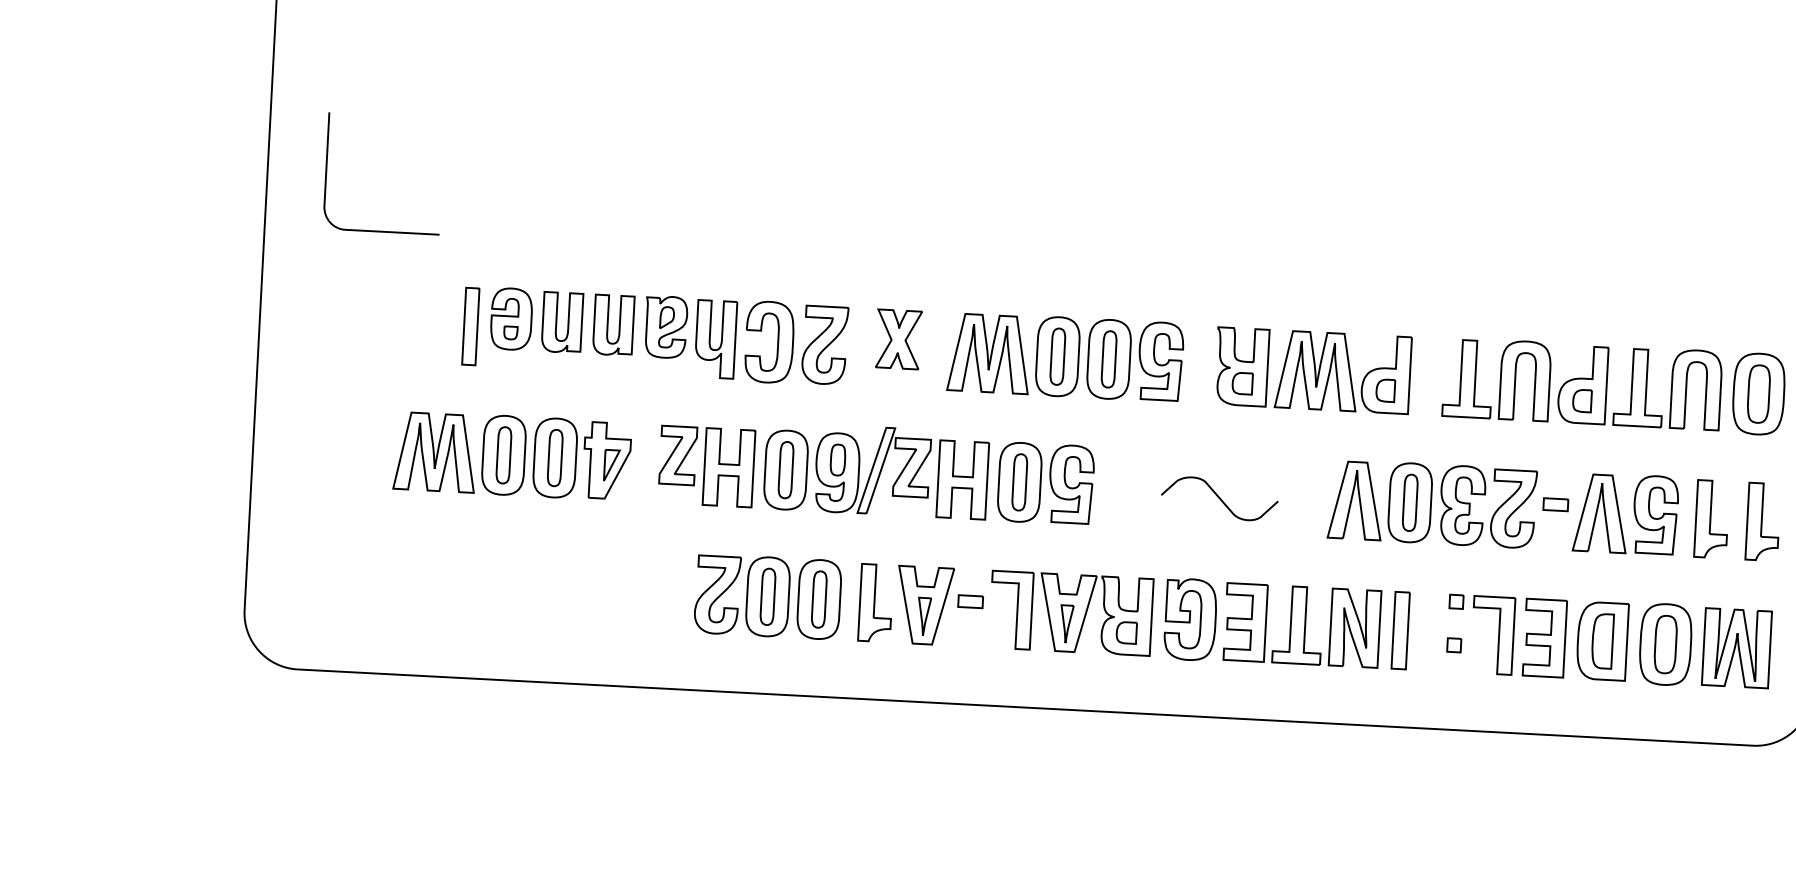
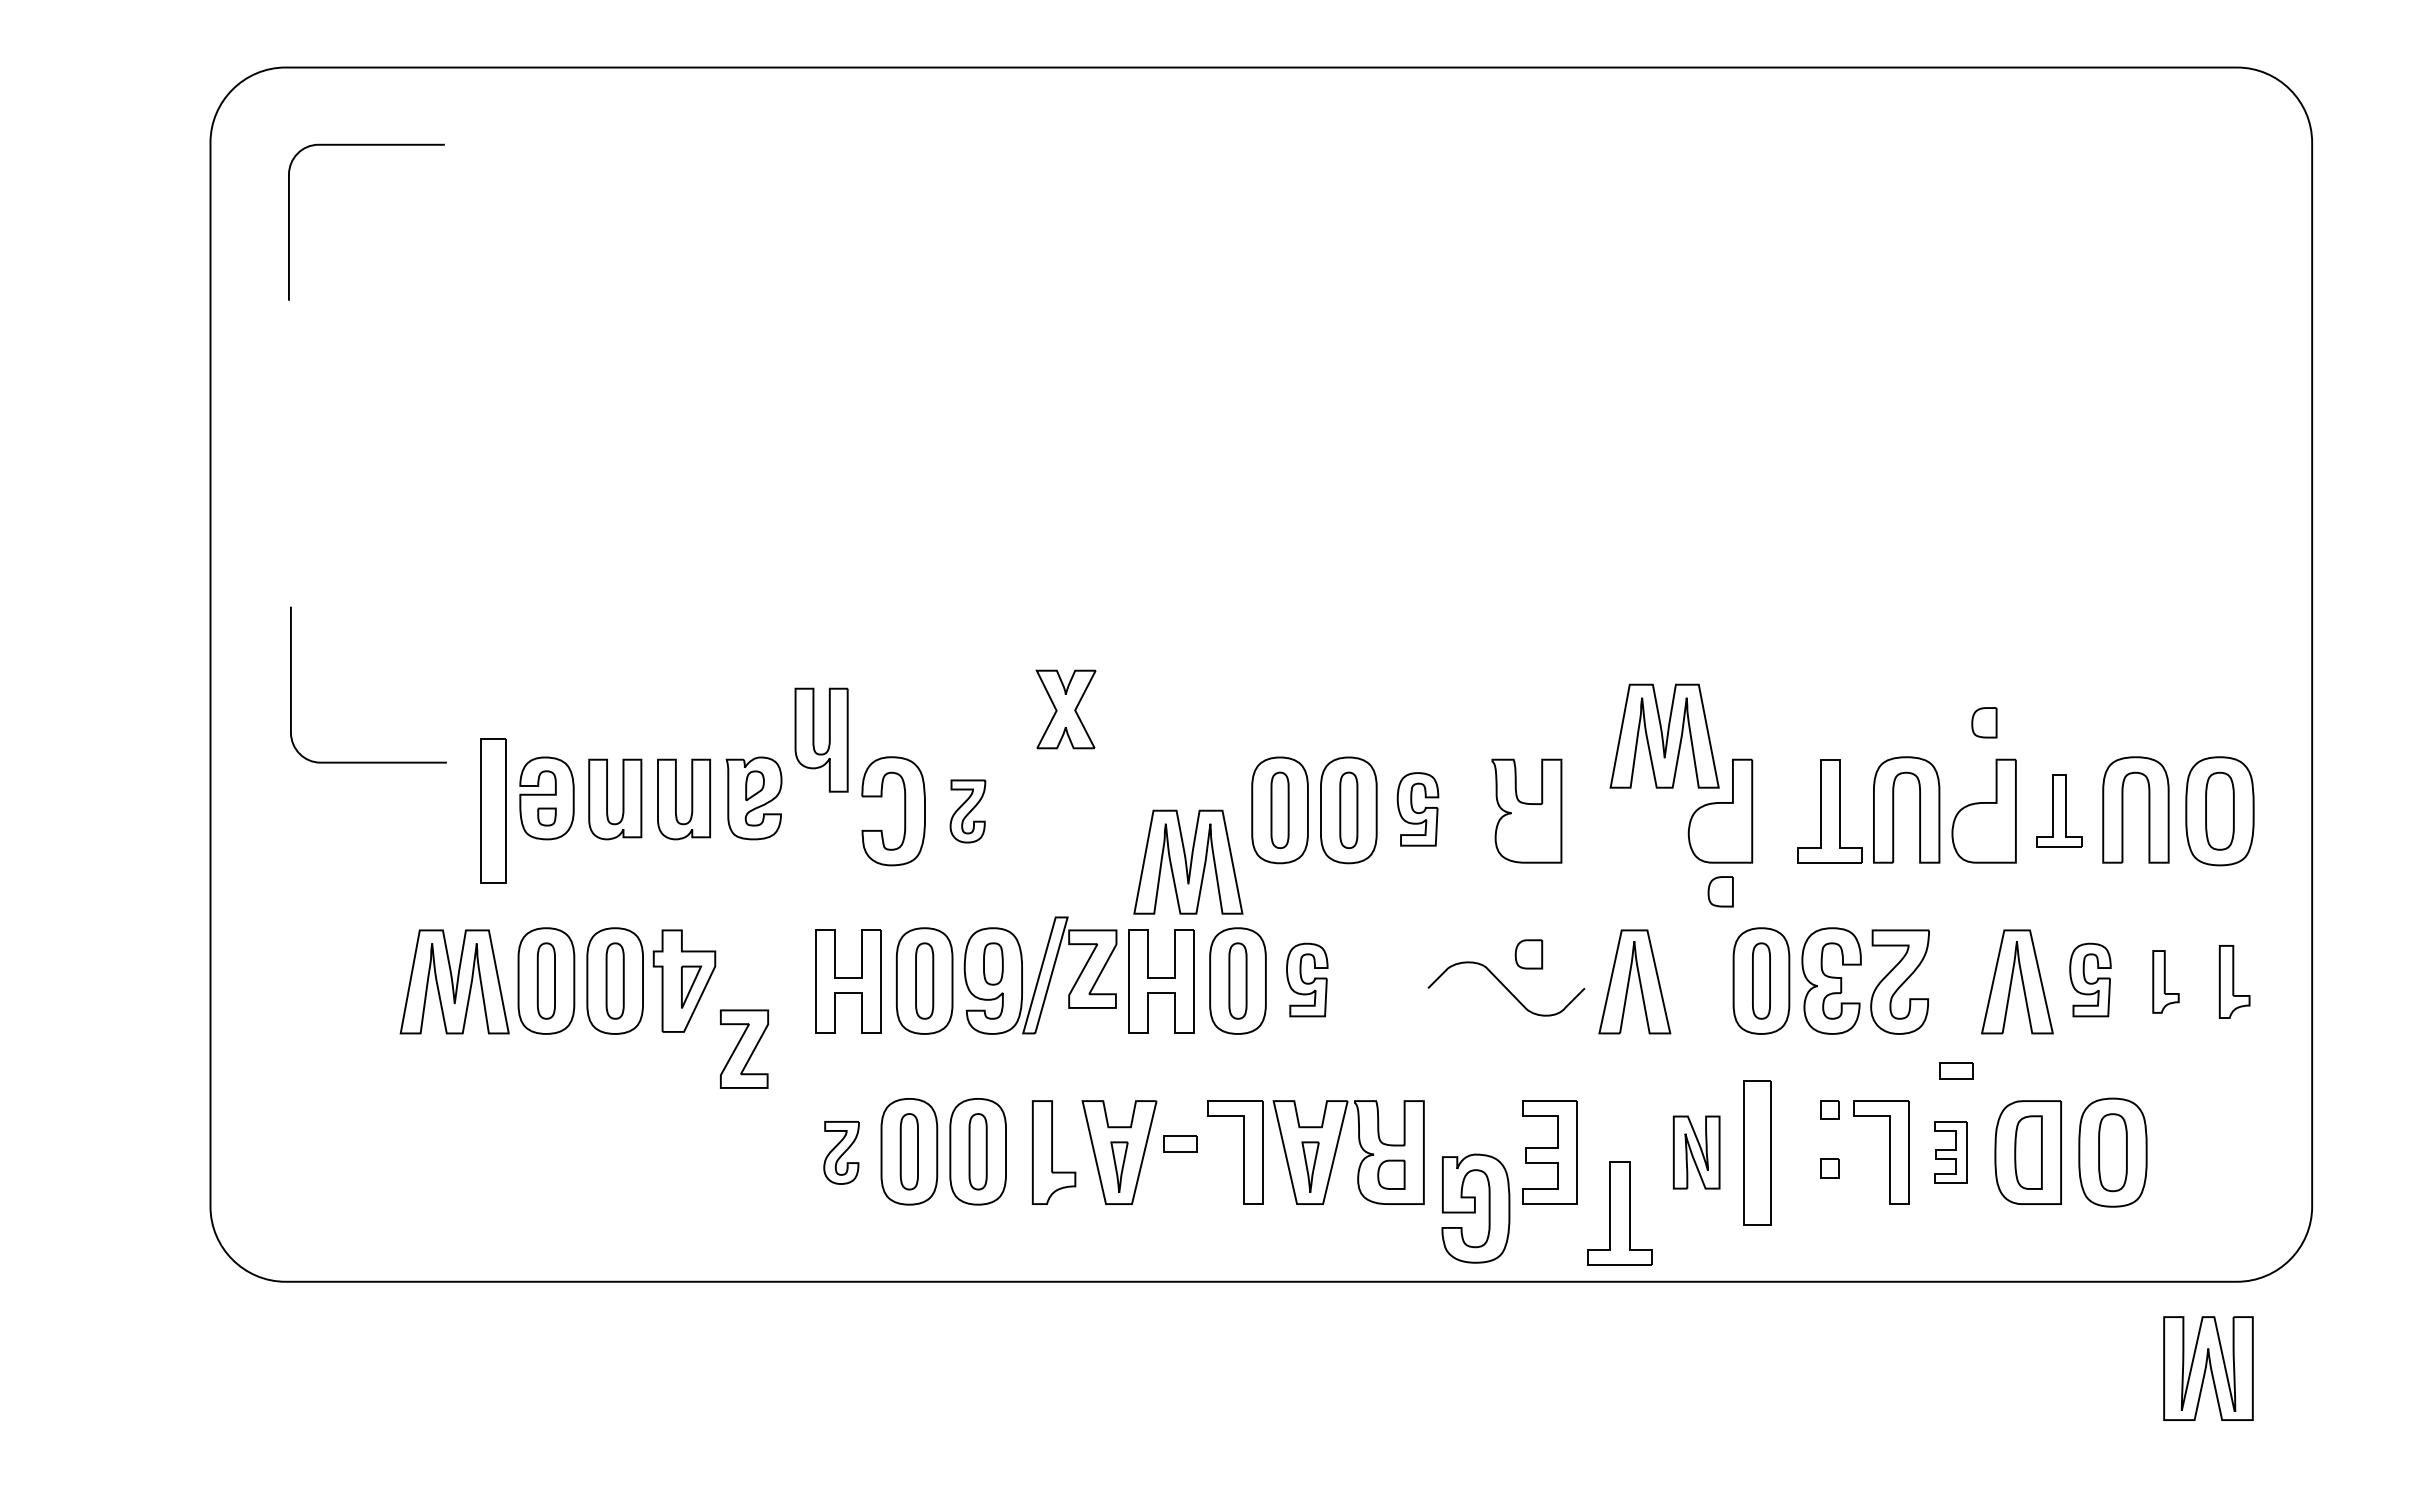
curve: (326, 170) -> (291, 684), moved
part: (470, 326) -> (492, 811), size x1.4
part: (710, 338) -> (814, 739), moved
part: (898, 339) -> (1065, 709), moved
part: (824, 345) -> (967, 811), size x0.6
part: (989, 353) -> (1188, 861), moved
part: (1160, 361) -> (1417, 809), size x0.7
part: (1316, 370) -> (1664, 735), moved
part: (1242, 383) -> (1528, 954), moved
part: (1639, 388) -> (2059, 811), size x0.7
part: (1385, 390) -> (1720, 891), moved
part: (1582, 400) -> (1984, 722), moved
part: (678, 455) -> (744, 1048), moved
part: (1071, 483) -> (1307, 979), size x0.7
part: (1355, 500) -> (1634, 981), moved
part: (1556, 504) -> (1956, 1070), moved
part: (1655, 514) -> (2090, 979), size x0.7
part: (1711, 518) -> (2165, 981), size x0.6
part: (1763, 521) -> (2234, 981), size x0.7
part: (717, 594) -> (841, 1152), size x0.6
part: (1190, 619) -> (1475, 1208), moved
part: (1297, 625) -> (1619, 1213), moved
part: (1355, 628) -> (1696, 1152), size x0.7
part: (1400, 630) -> (1757, 1152), size x1.4
part: (1544, 638) -> (1950, 1152), size x0.6
part: (1736, 648) -> (2208, 1368), moved

